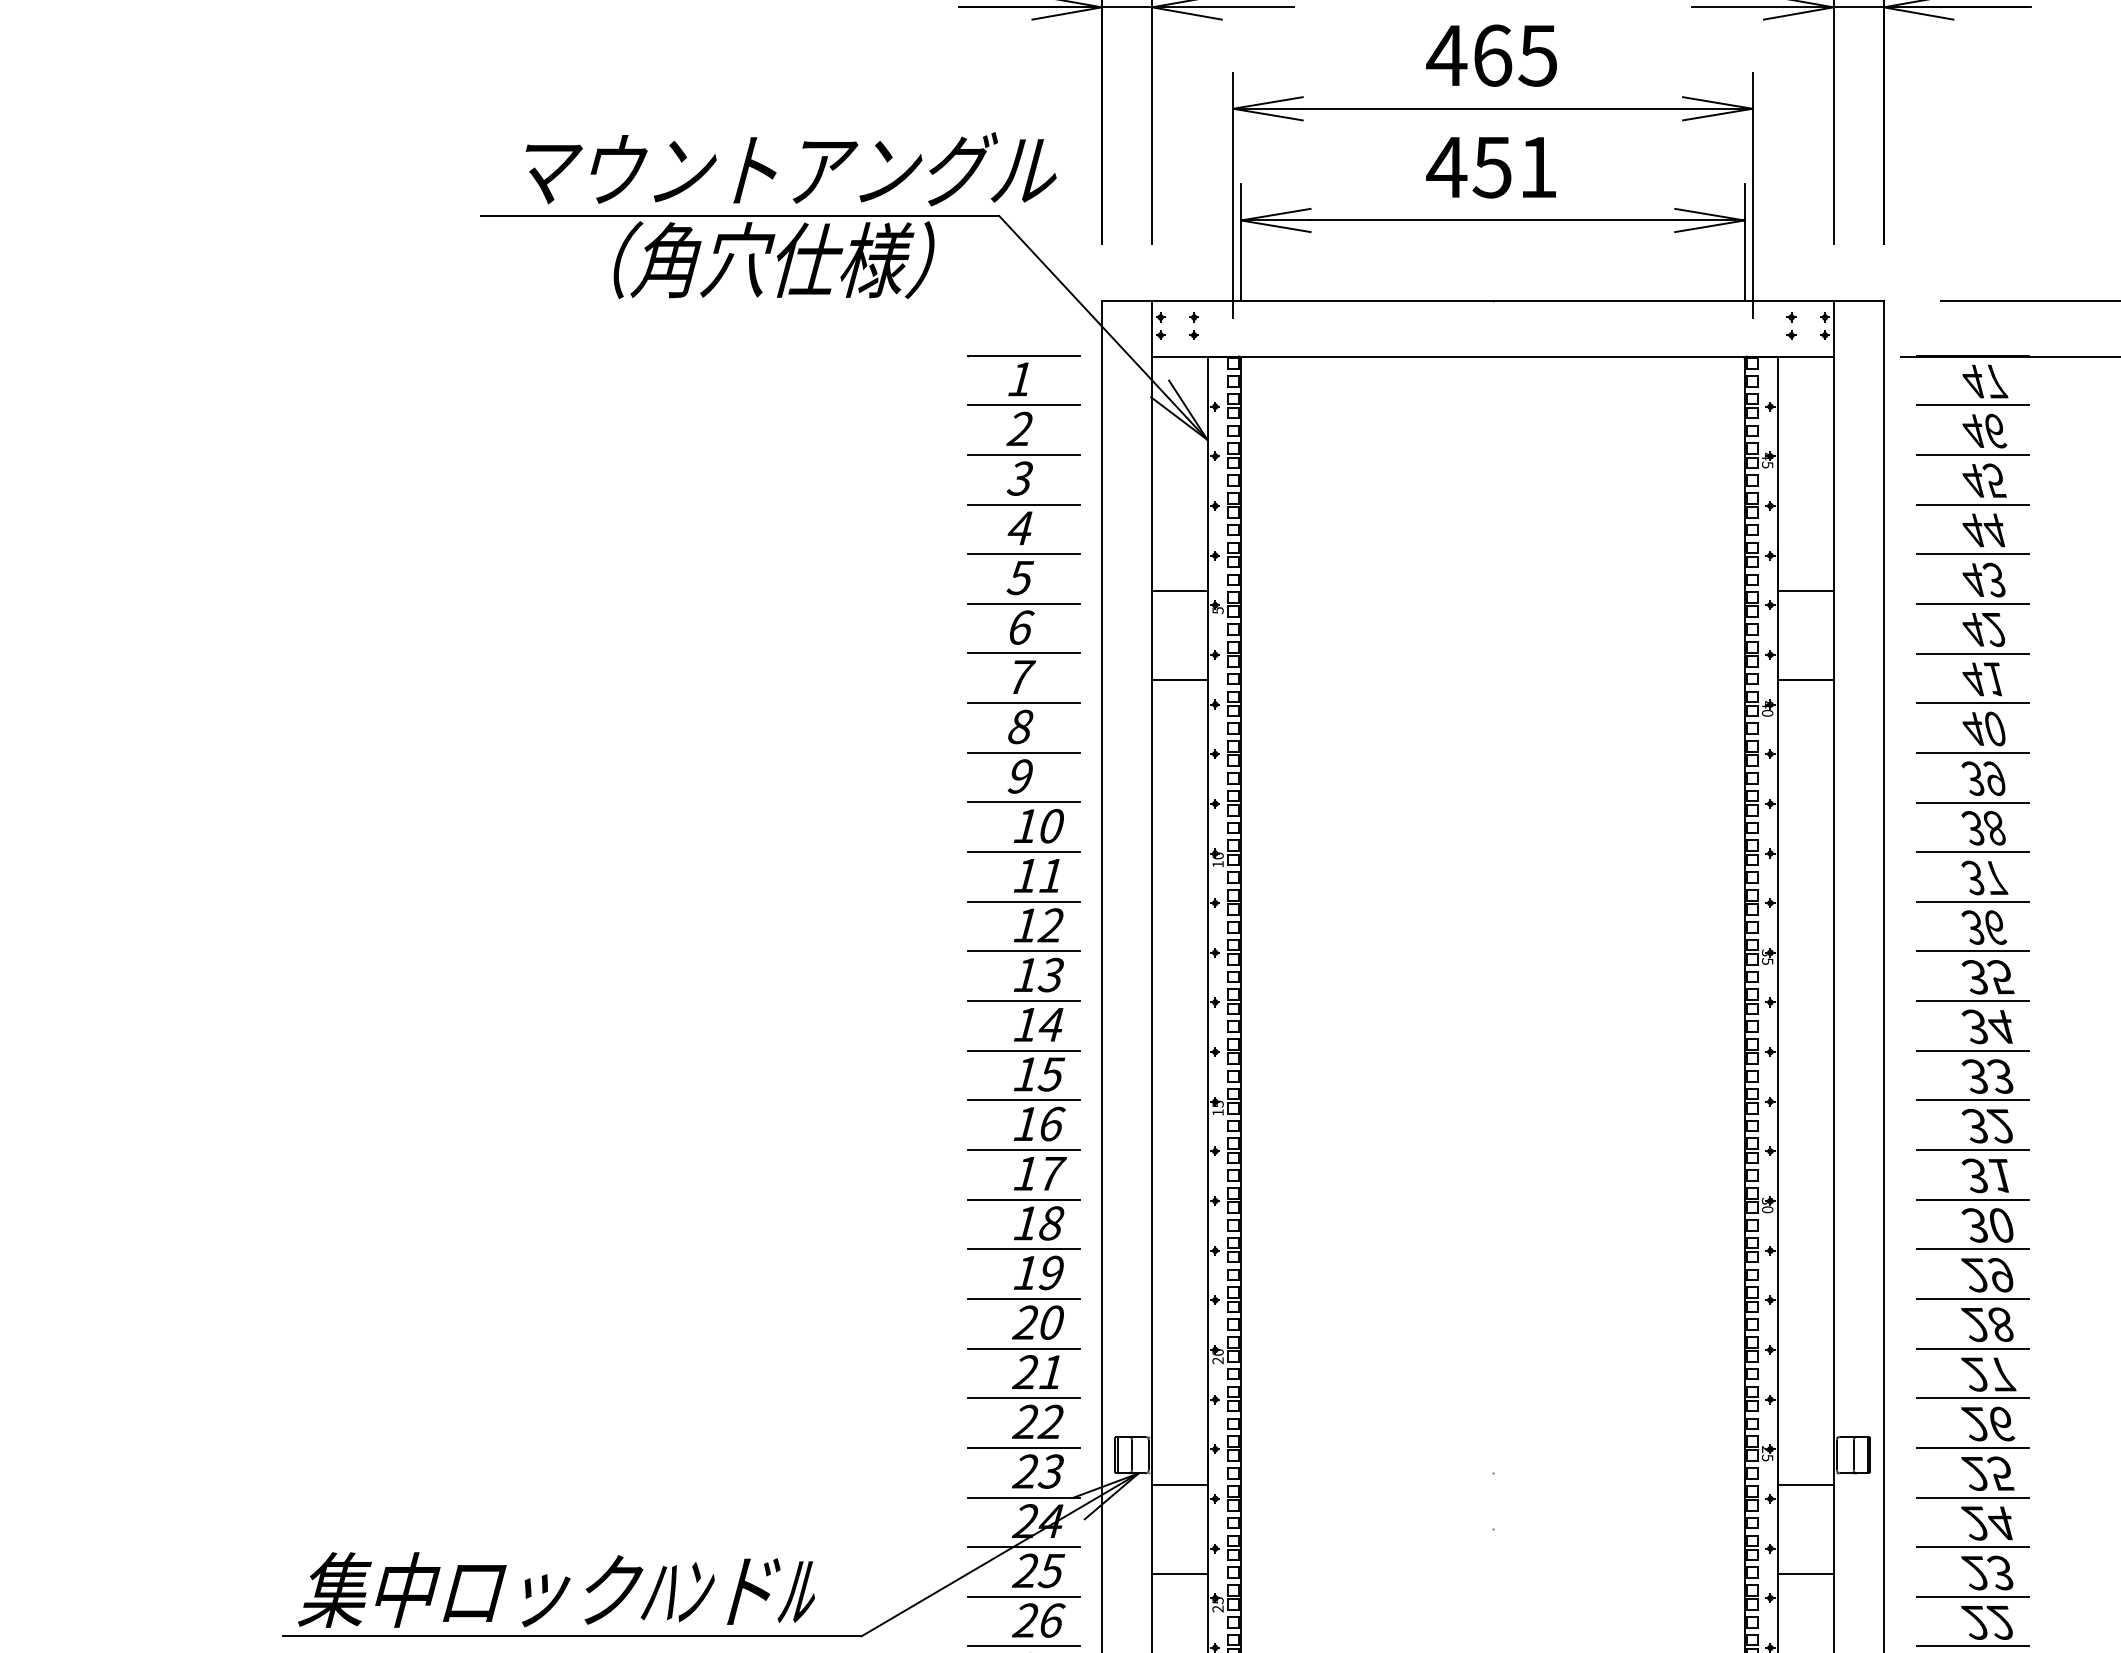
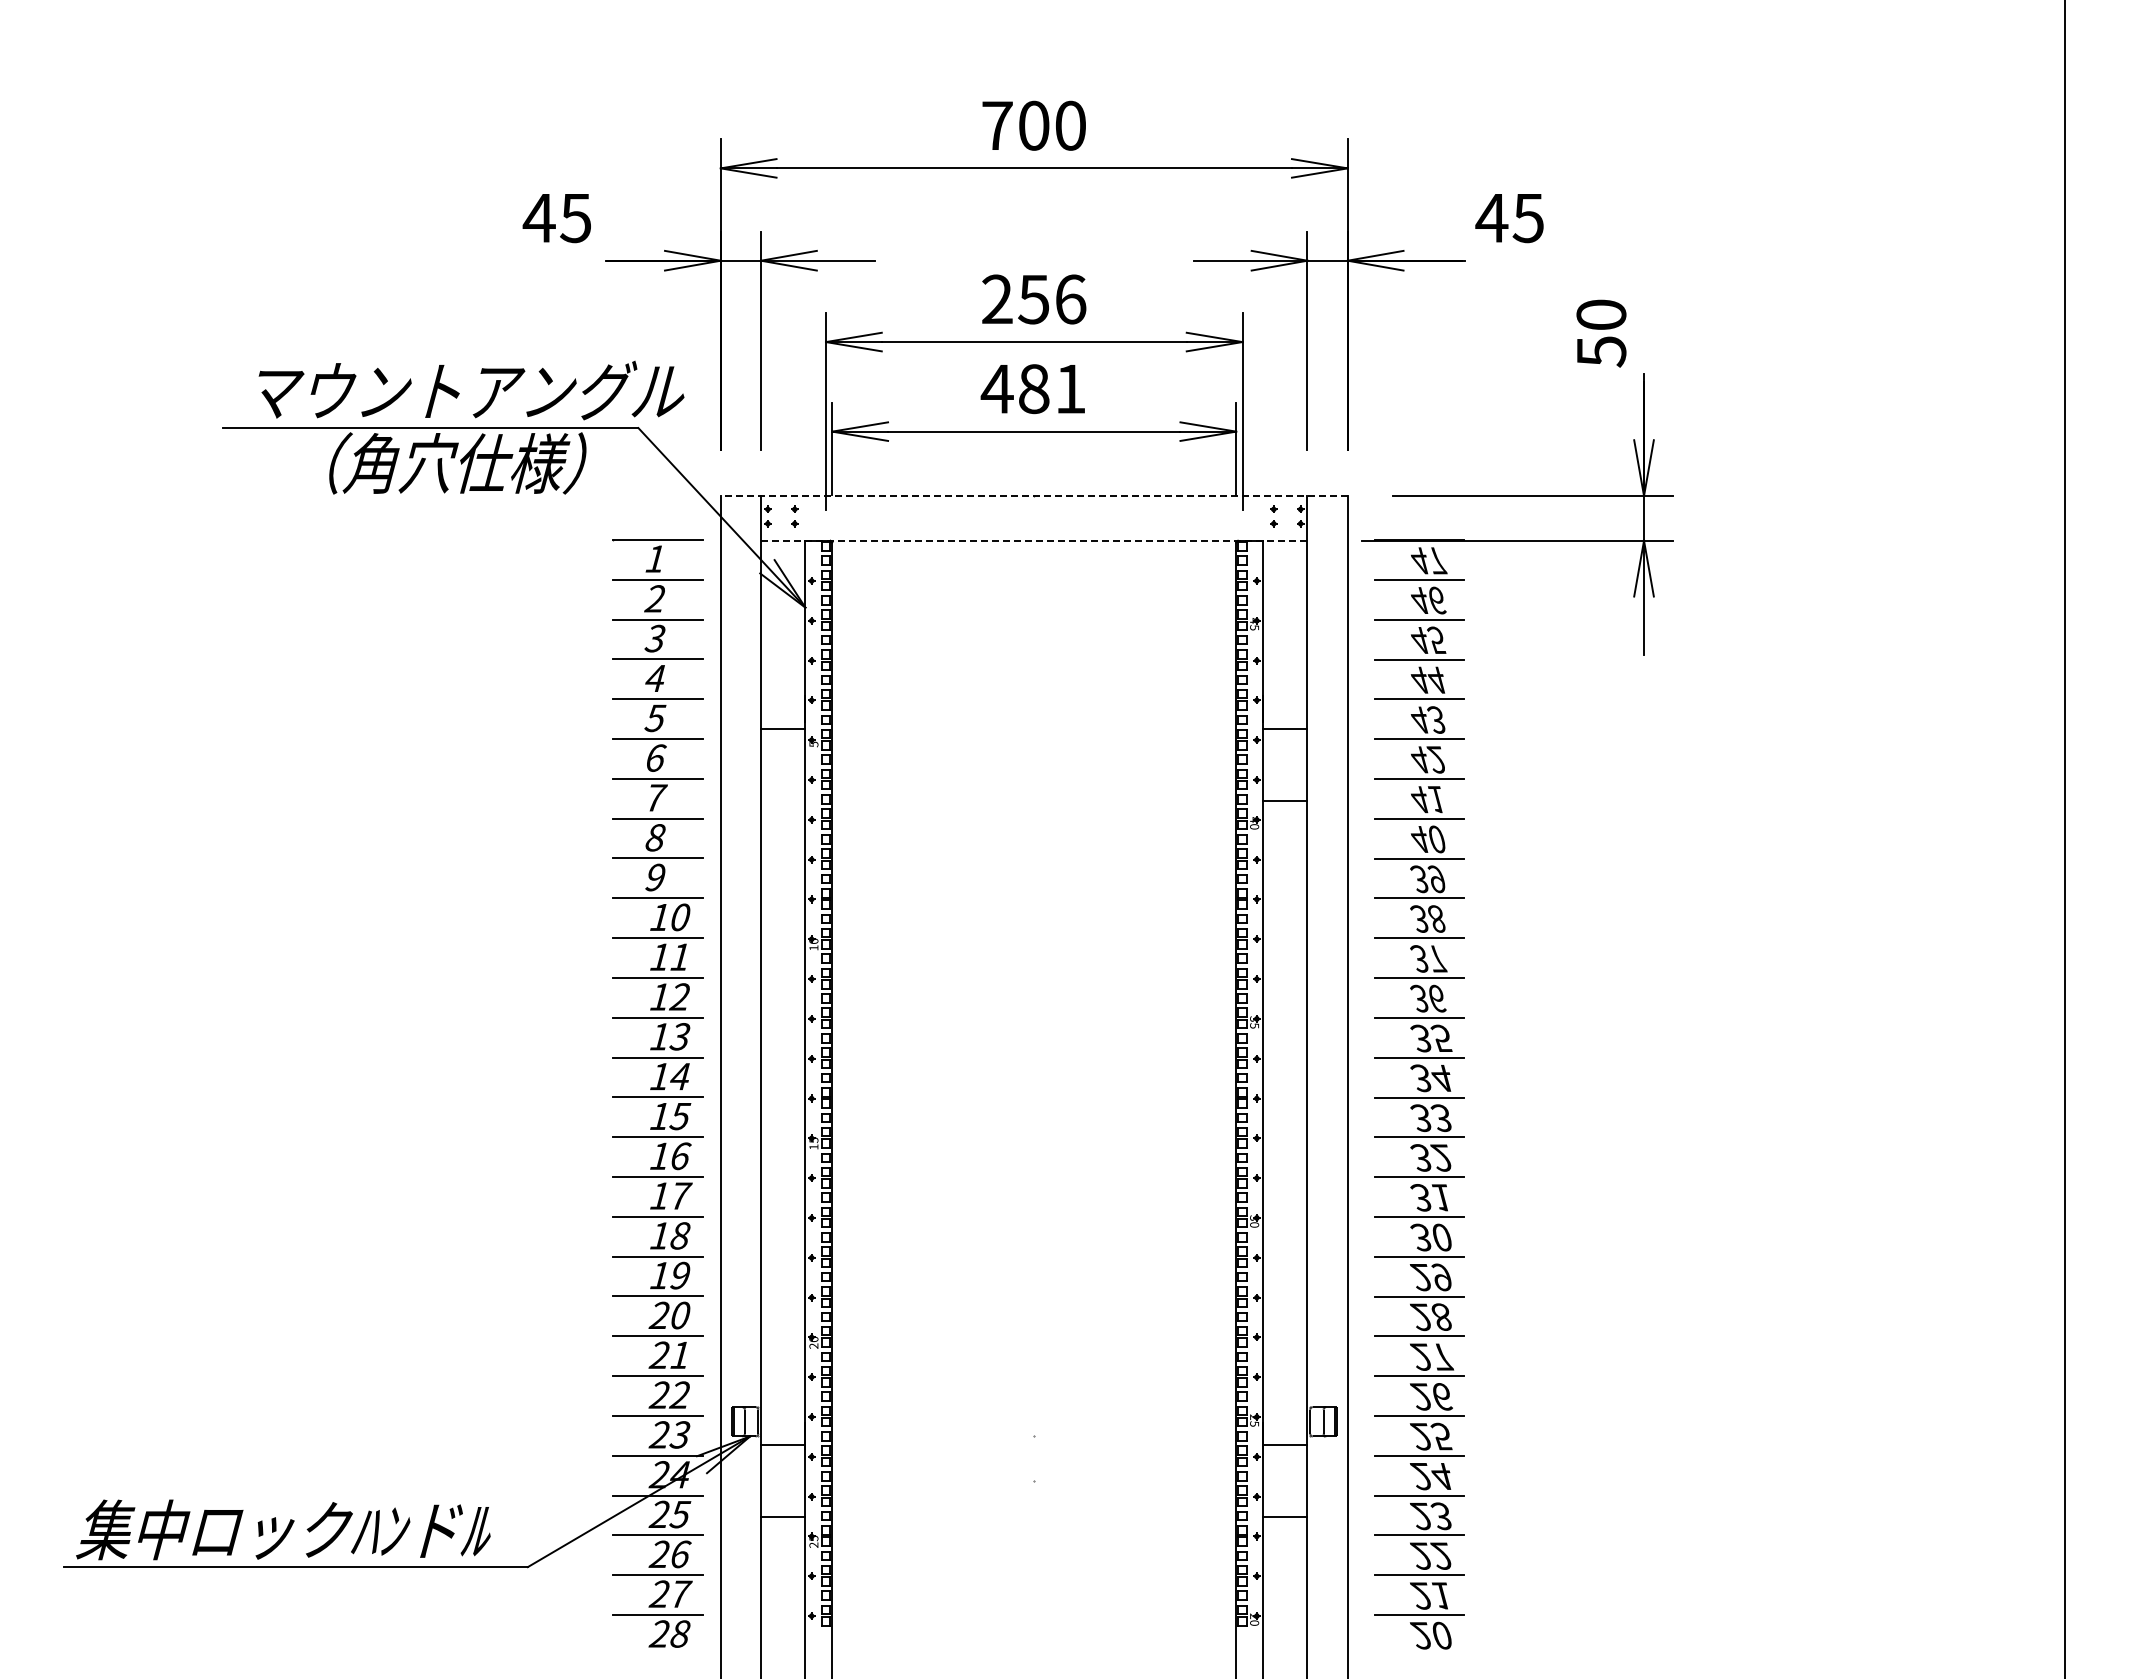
text: (1491, 55) -> (1033, 299), 465 -> 256
text: (1491, 167) -> (1033, 389), 451 -> 481
line: (1491, 300) -> (1033, 495), solid -> dashed
line: (1493, 356) -> (1034, 540), solid -> dashed
line: (1180, 680) -> (783, 800), removed

